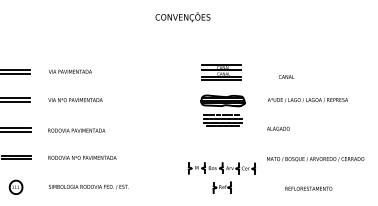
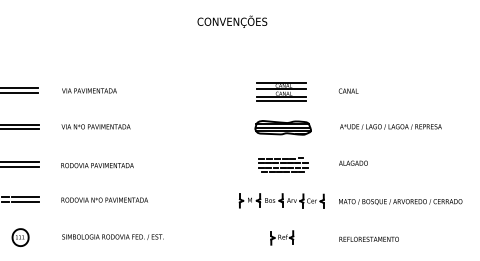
text: (286, 76) -> (348, 90), moved
part: (222, 120) -> (282, 165), moved
part: (221, 168) -> (281, 200), moved
text: (308, 188) -> (368, 238), moved

